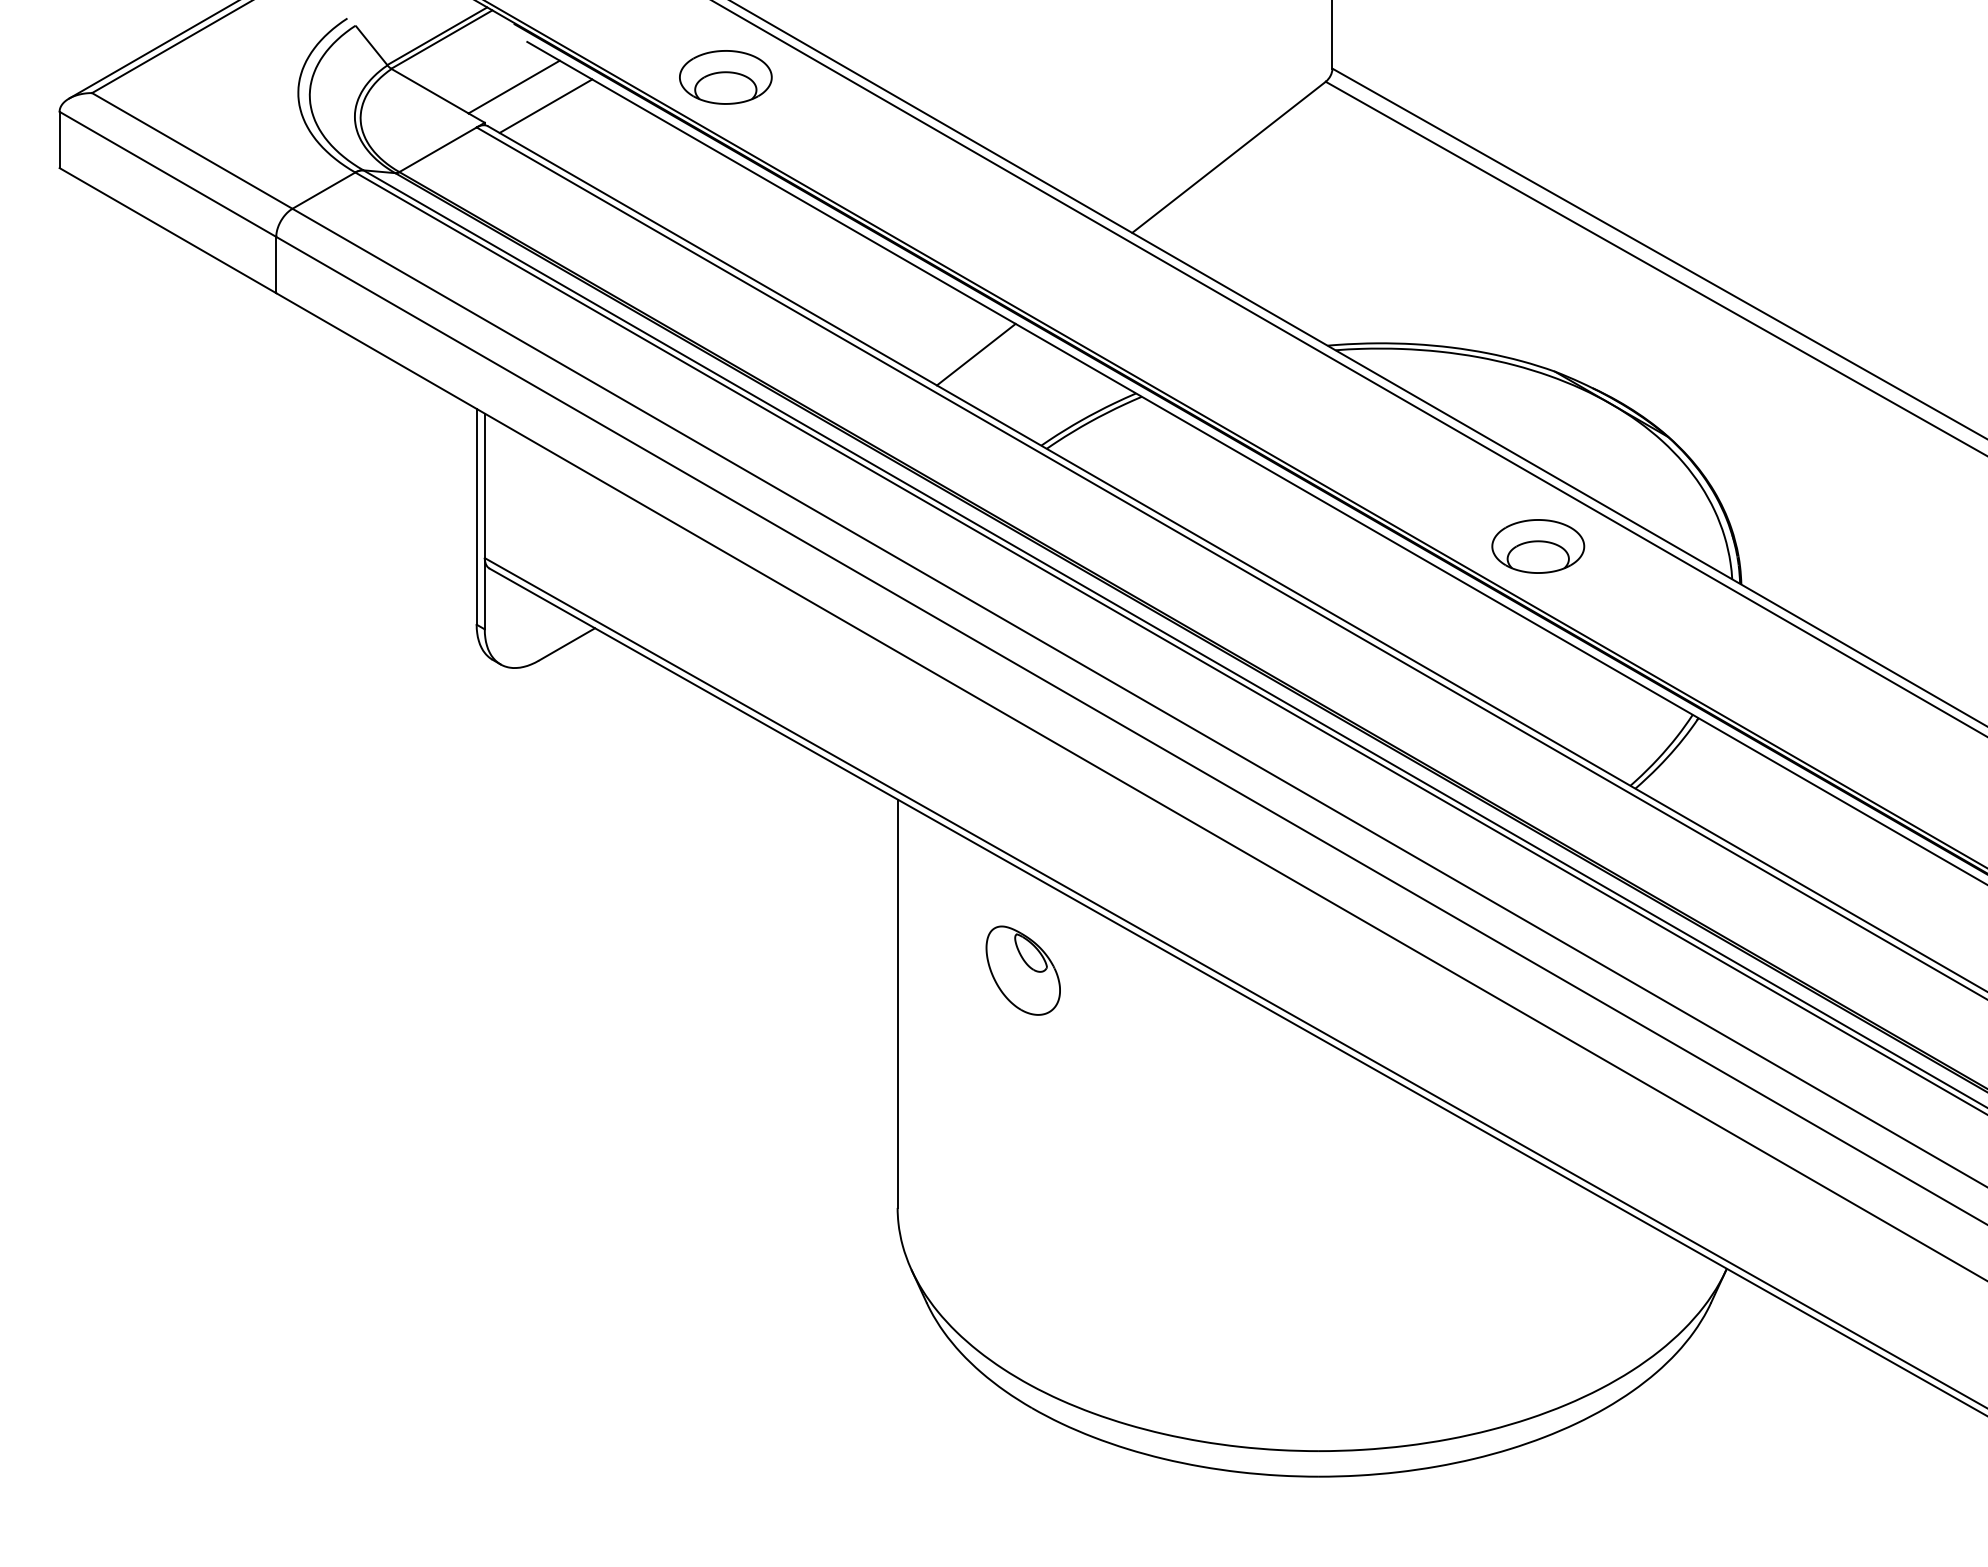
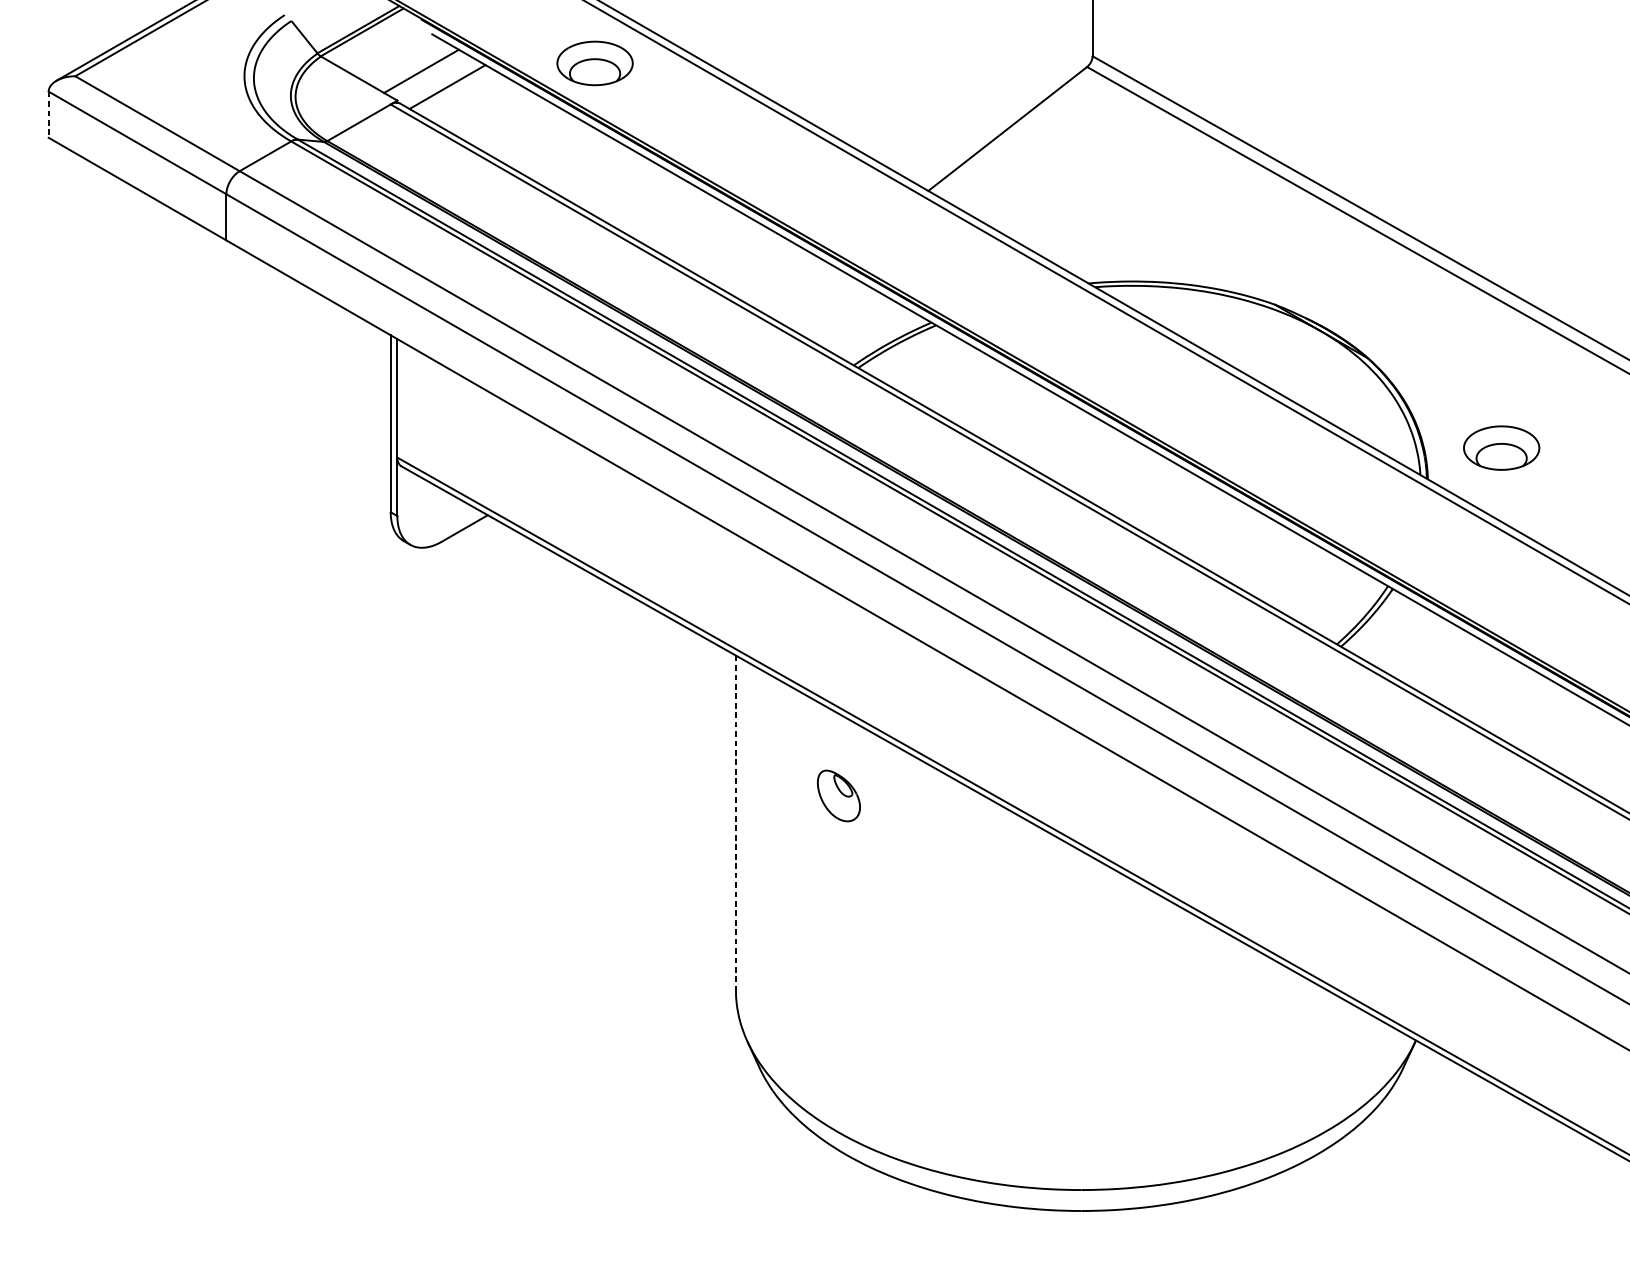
line: (59, 140) -> (48, 115), solid -> dashed
line: (975, 354) -> (799, 290), removed
part: (1538, 546) -> (1501, 448), moved
part: (1022, 970) -> (838, 795), size x0.7
line: (897, 1004) -> (735, 823), solid -> dashed

